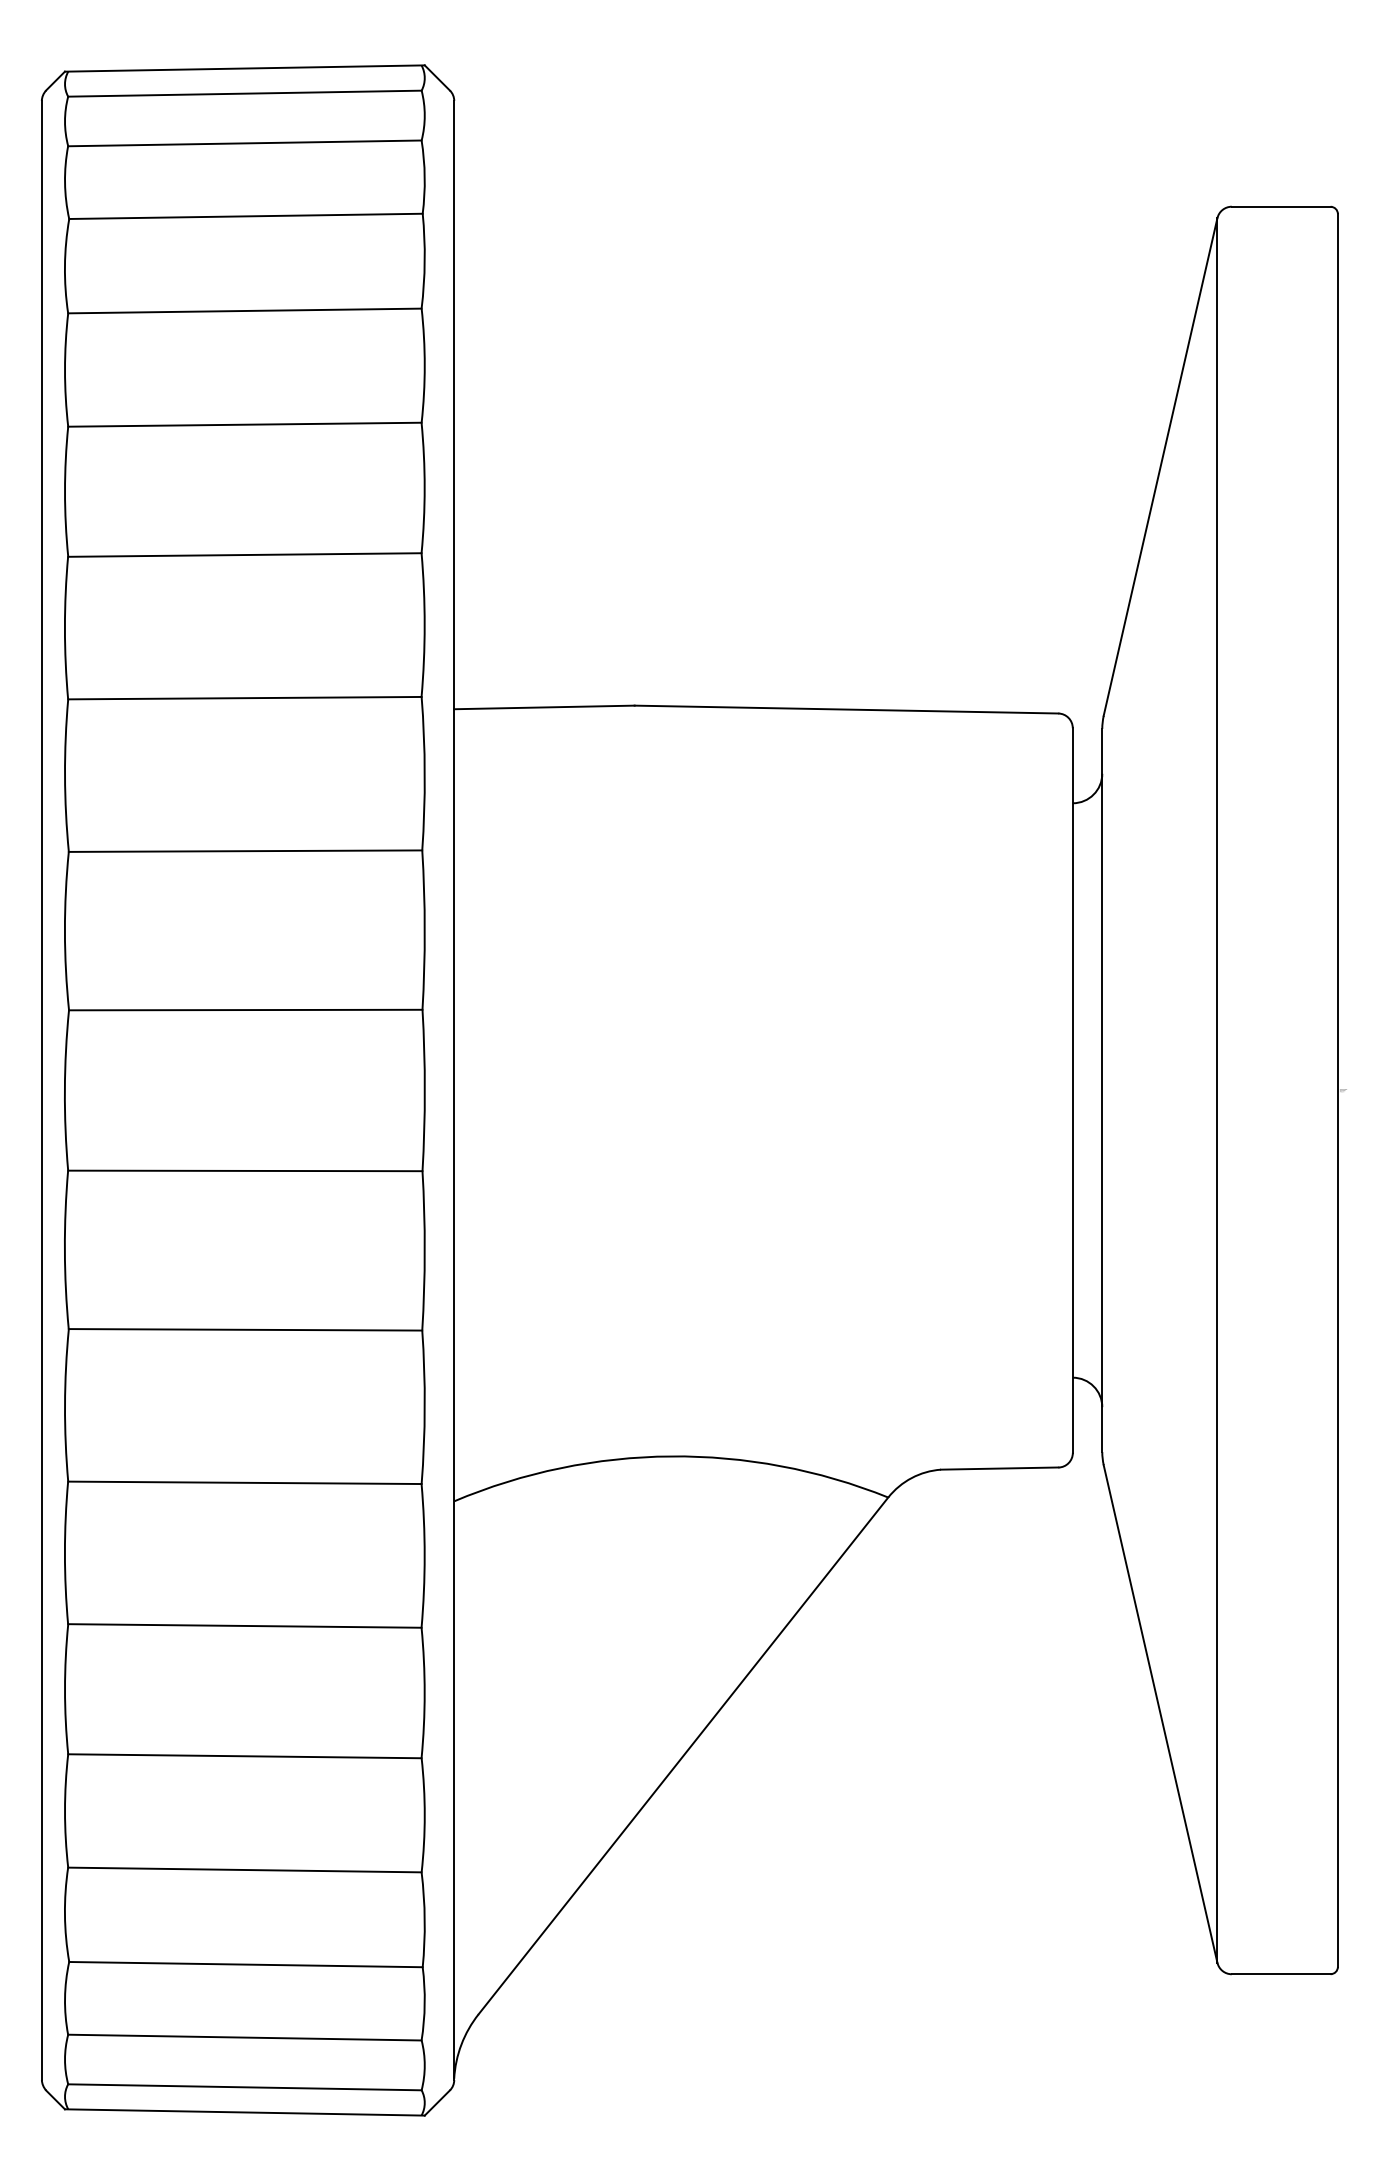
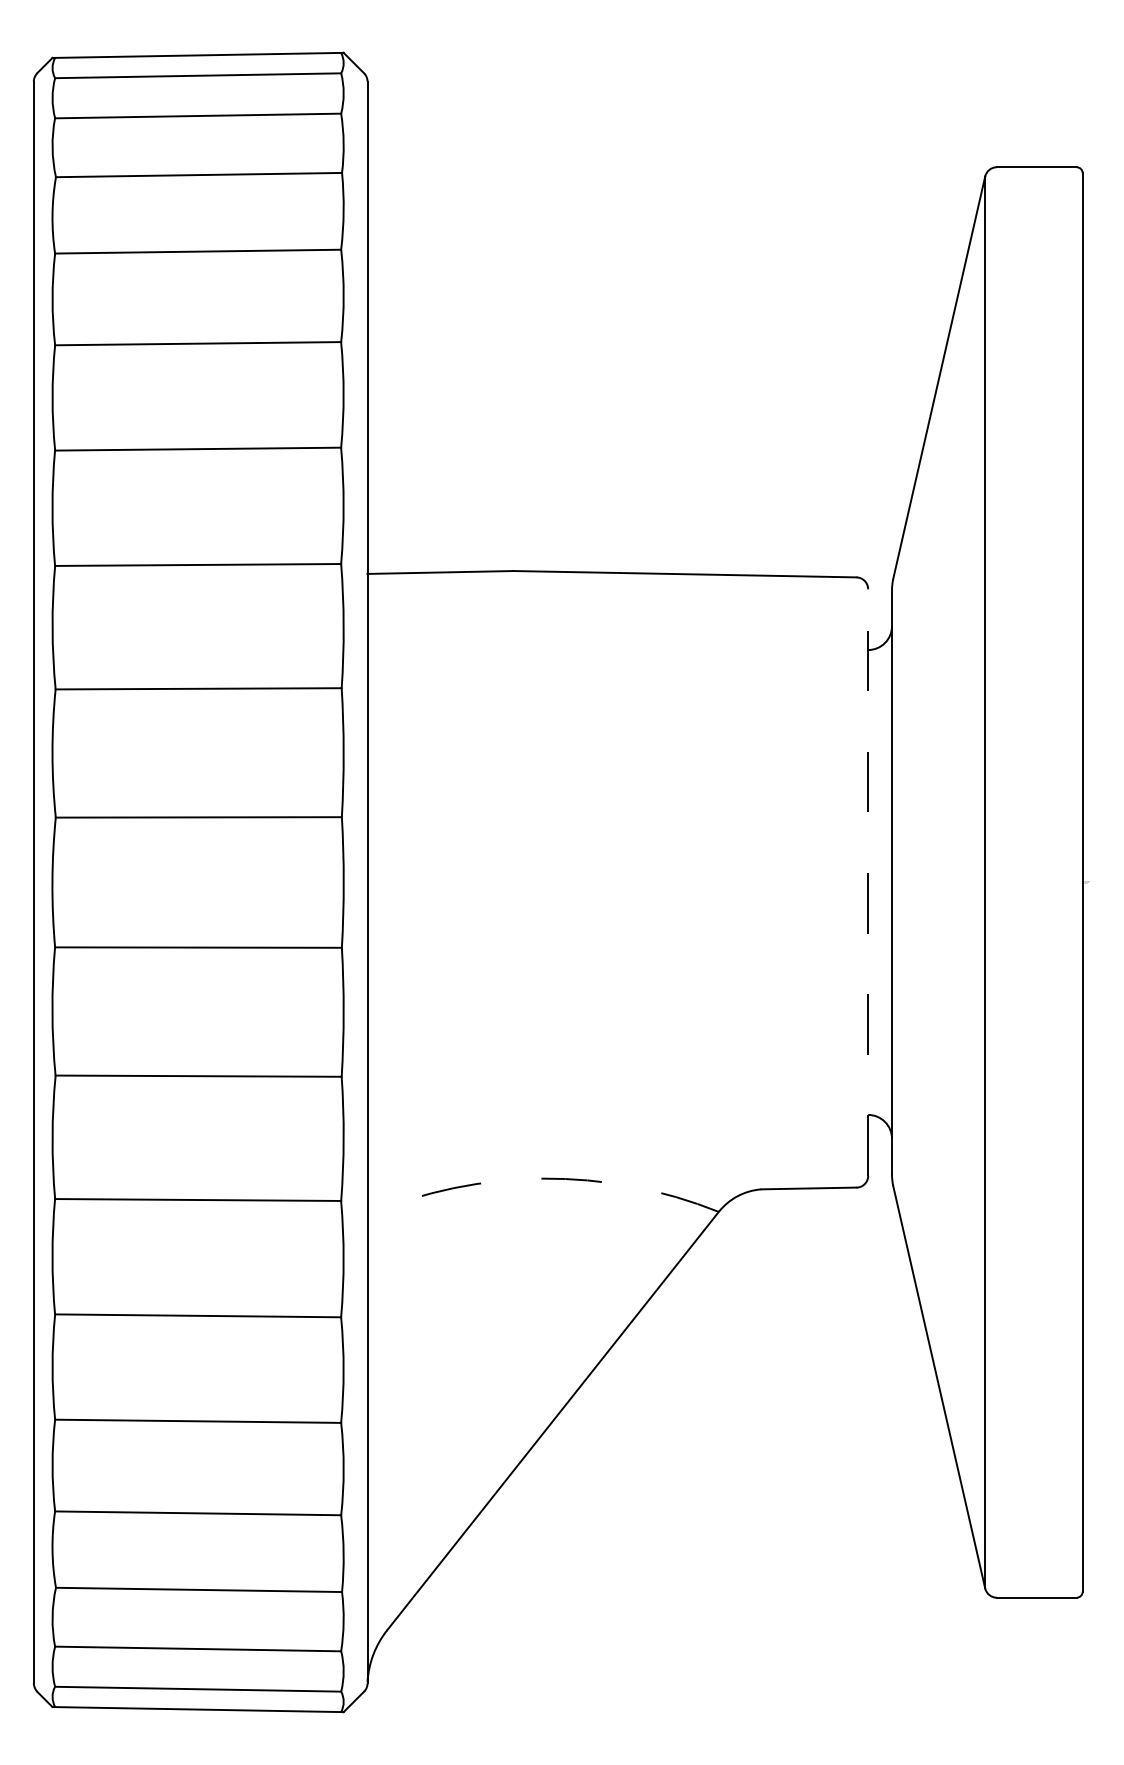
line: (1072, 1089) -> (867, 881), solid -> dashed
arc: (670, 1456) -> (542, 1178), solid -> dashed

